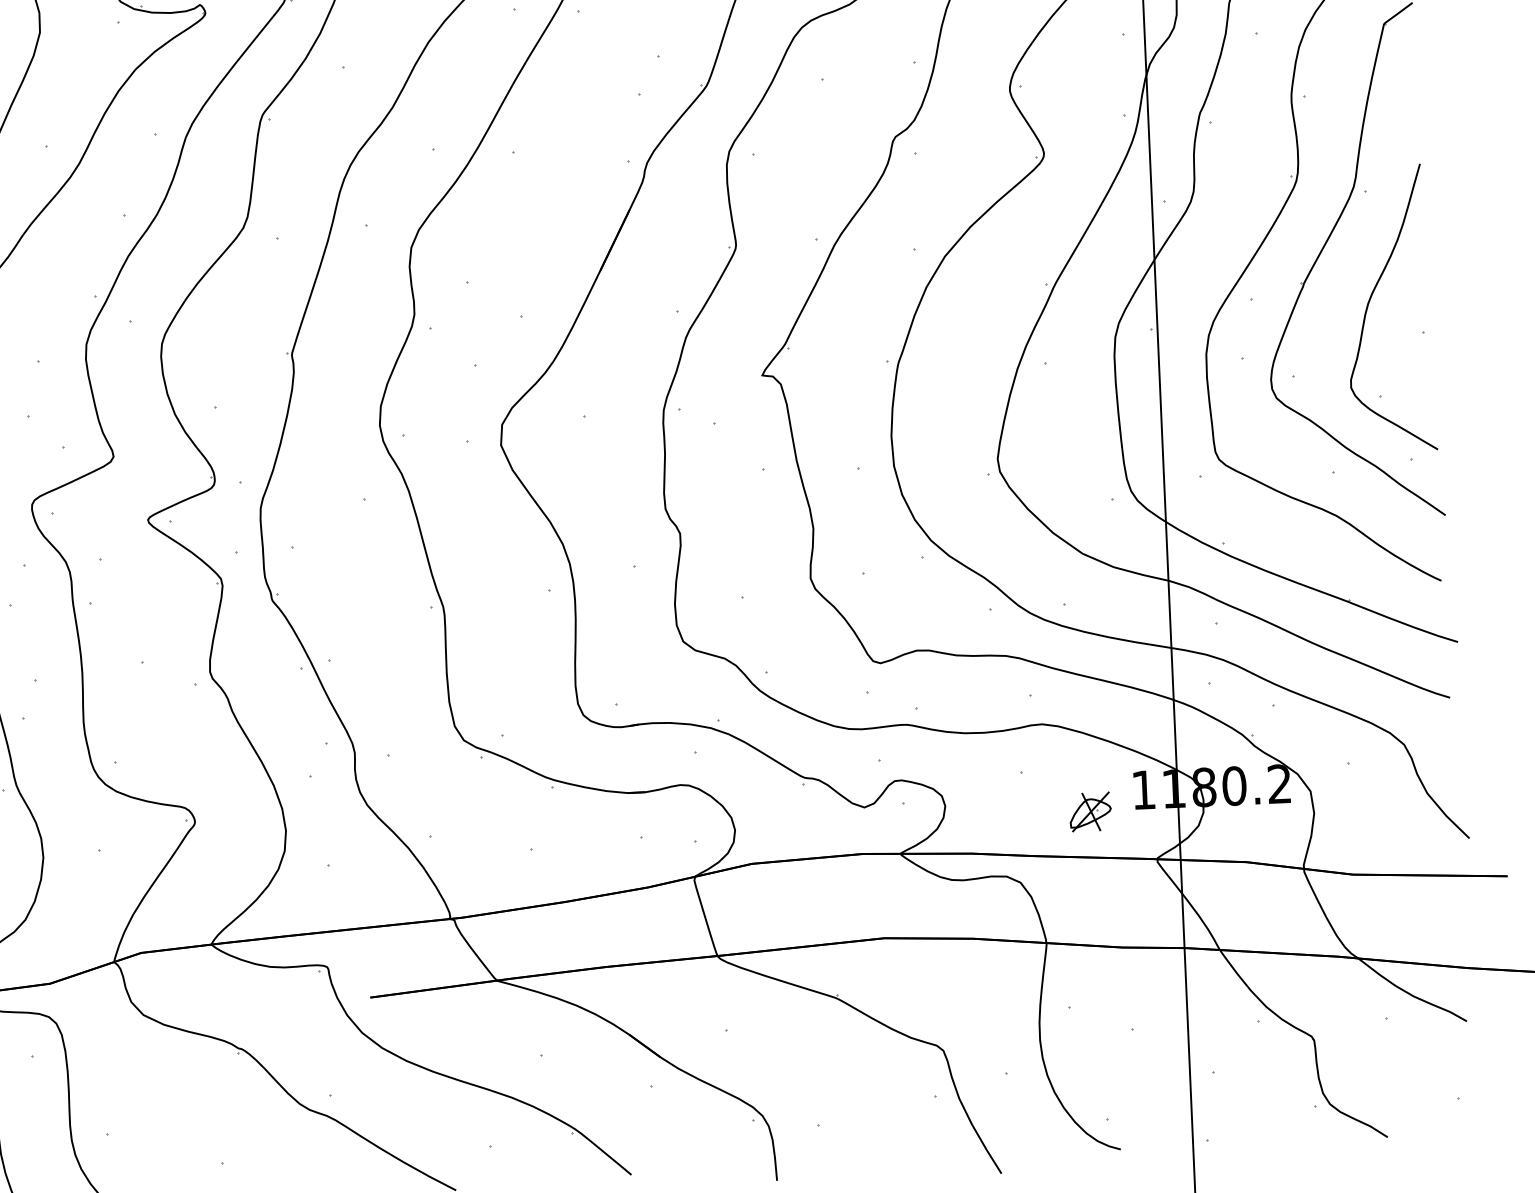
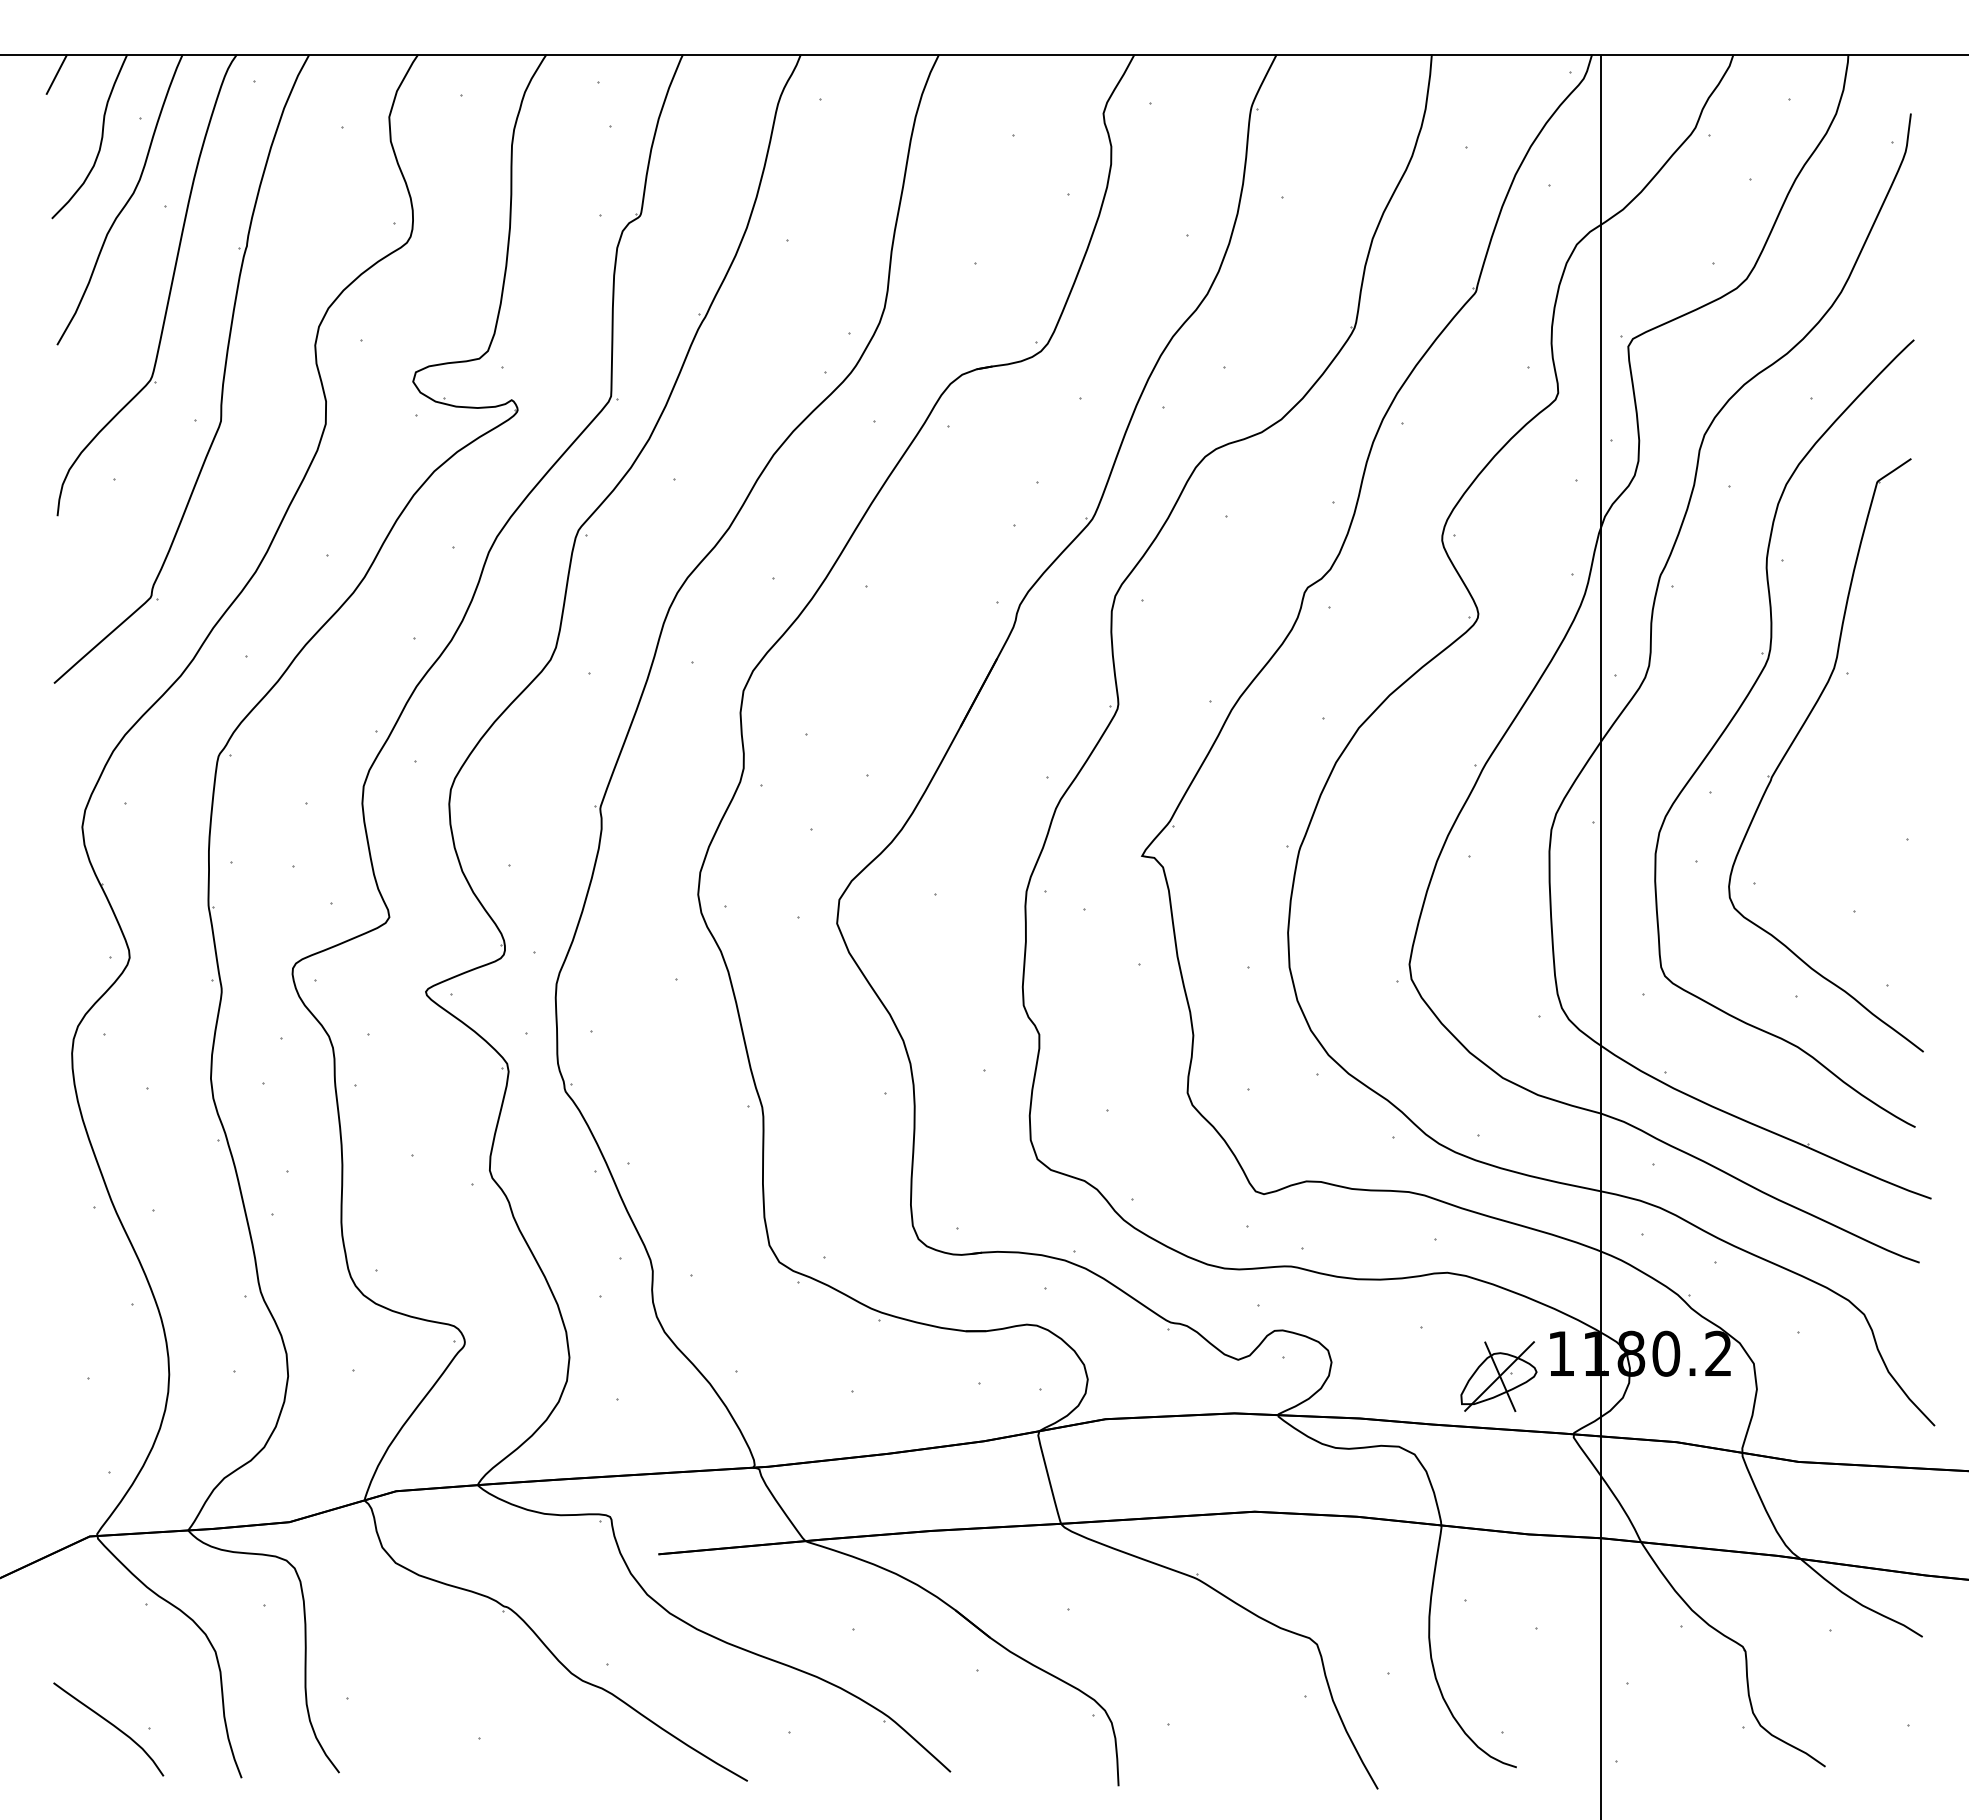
curve: (1369, 303) -> (1846, 803), removed
part: (1090, 811) -> (1498, 1375), size x1.6

